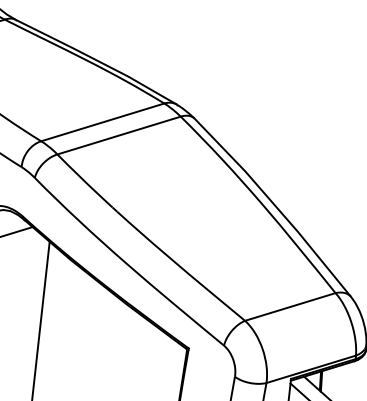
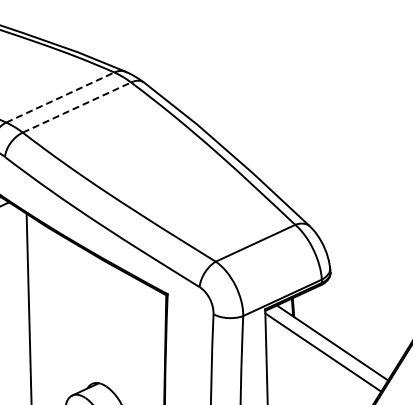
line: (102, 122) -> (60, 97), solid -> dashed
line: (118, 135) -> (76, 107), solid -> dashed

